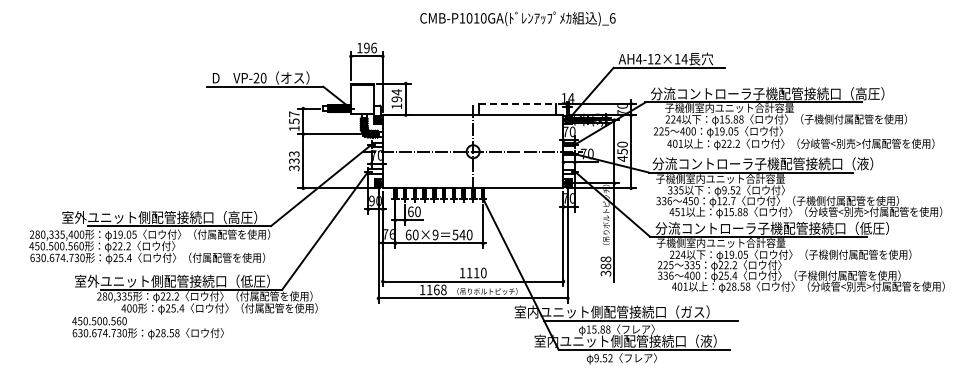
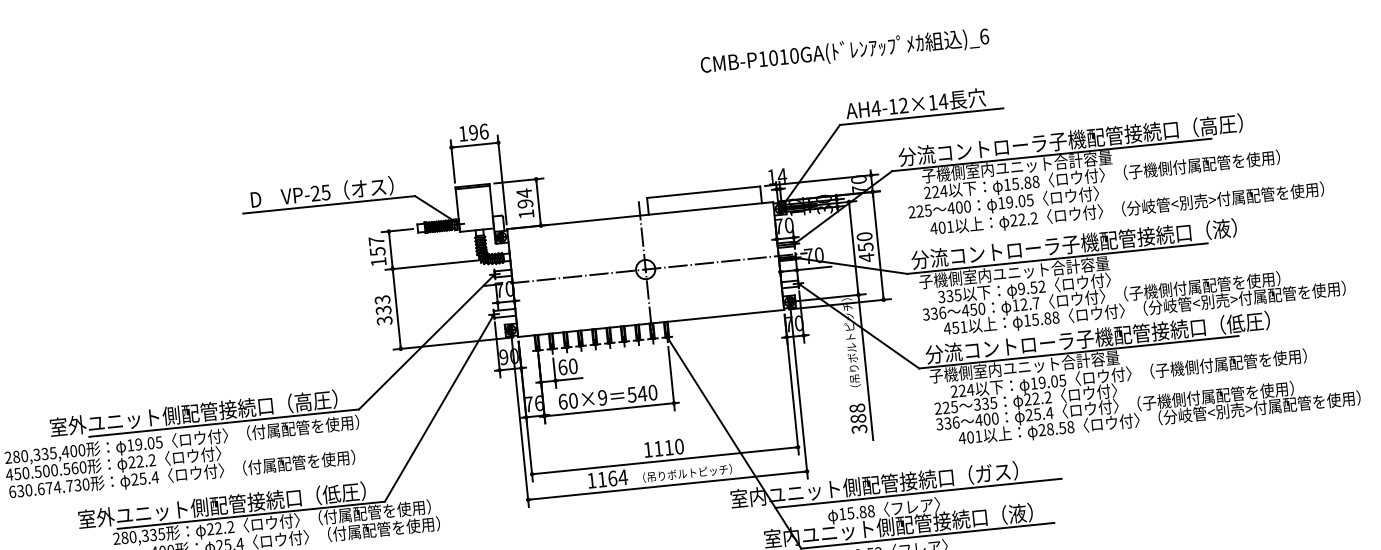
text: (517, 18) -> (844, 51), moved
text: (263, 77) -> (325, 191), VP-20 -> VP-25
line: (517, 103) -> (703, 191), dashed -> solid
text: (443, 289) -> (622, 476), 1168 -> 1164

